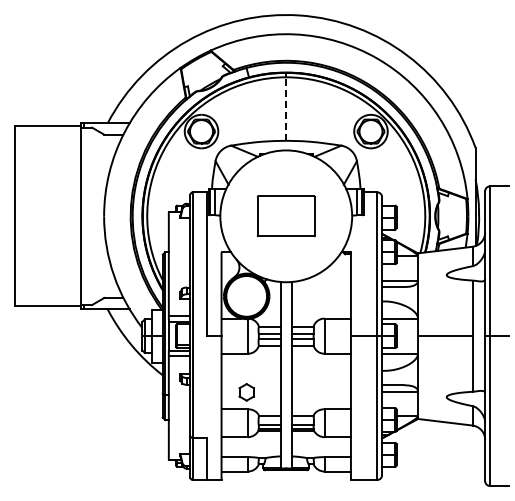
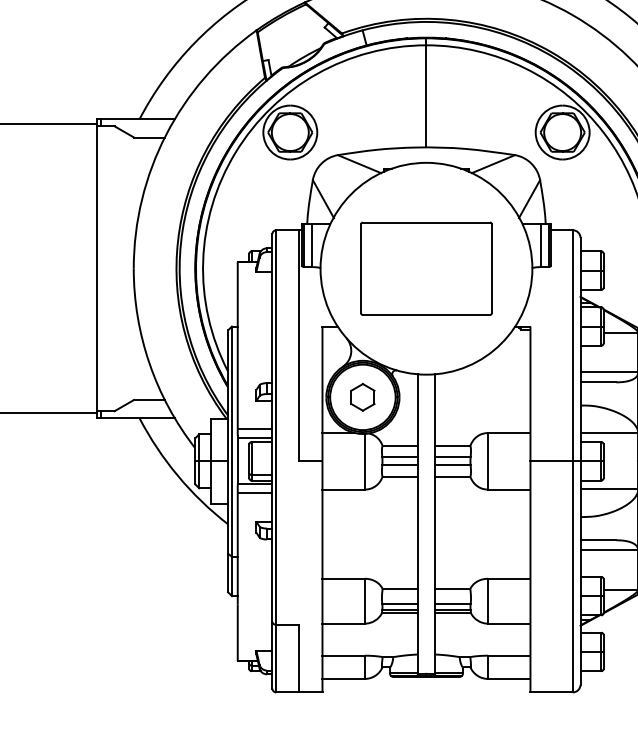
line: (286, 109) -> (426, 97), dashed -> solid
part: (285, 215) -> (425, 267), size x1.43
part: (246, 392) -> (362, 397), moved

